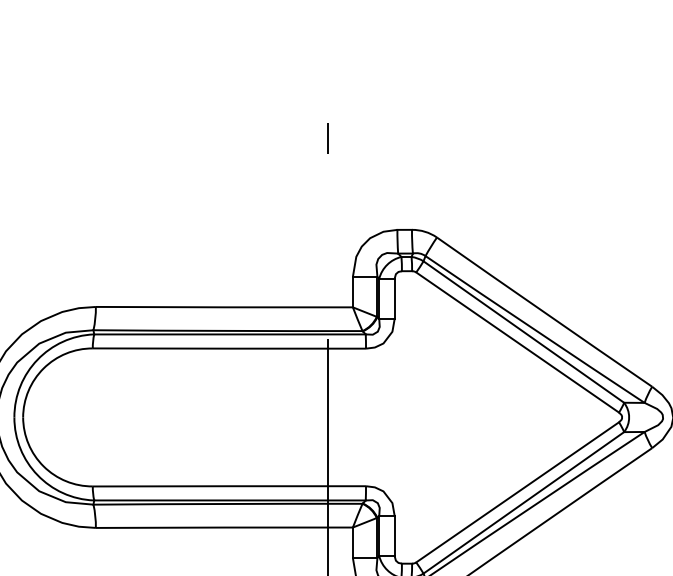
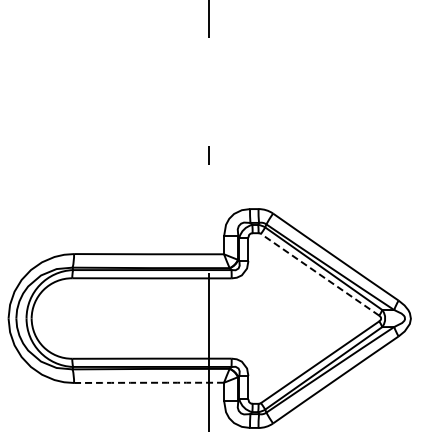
line: (518, 341) -> (320, 274), solid -> dashed
arc: (225, 527) -> (149, 382), solid -> dashed

